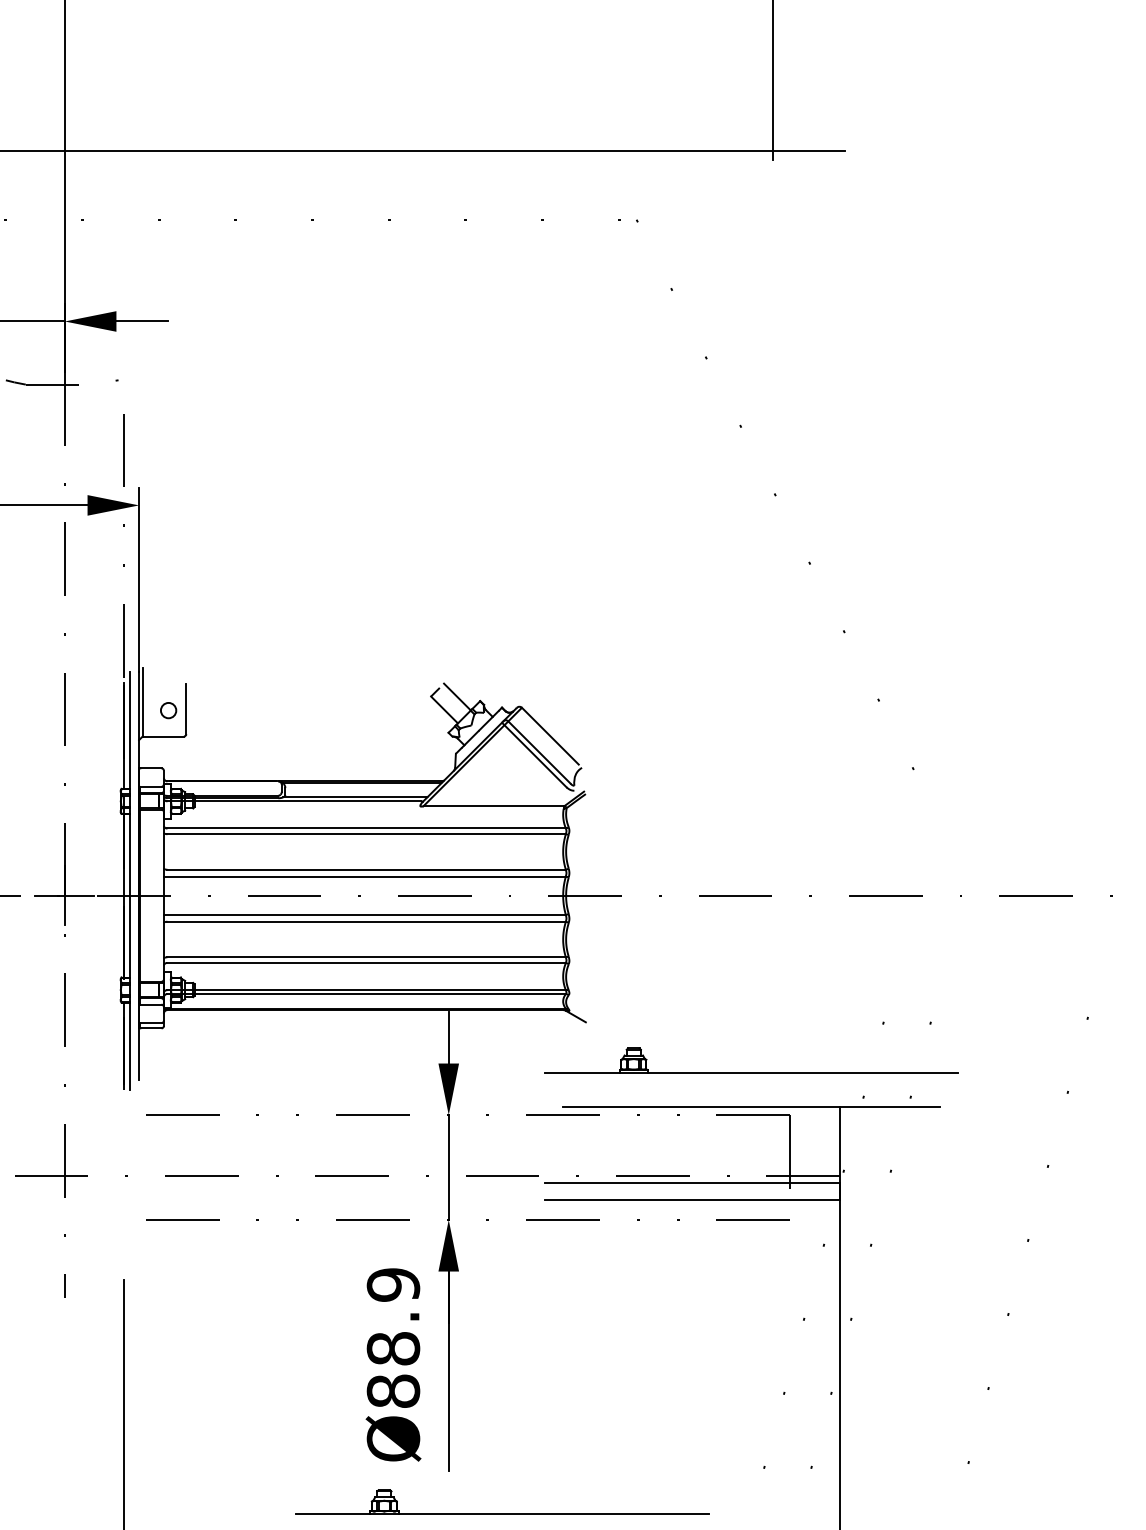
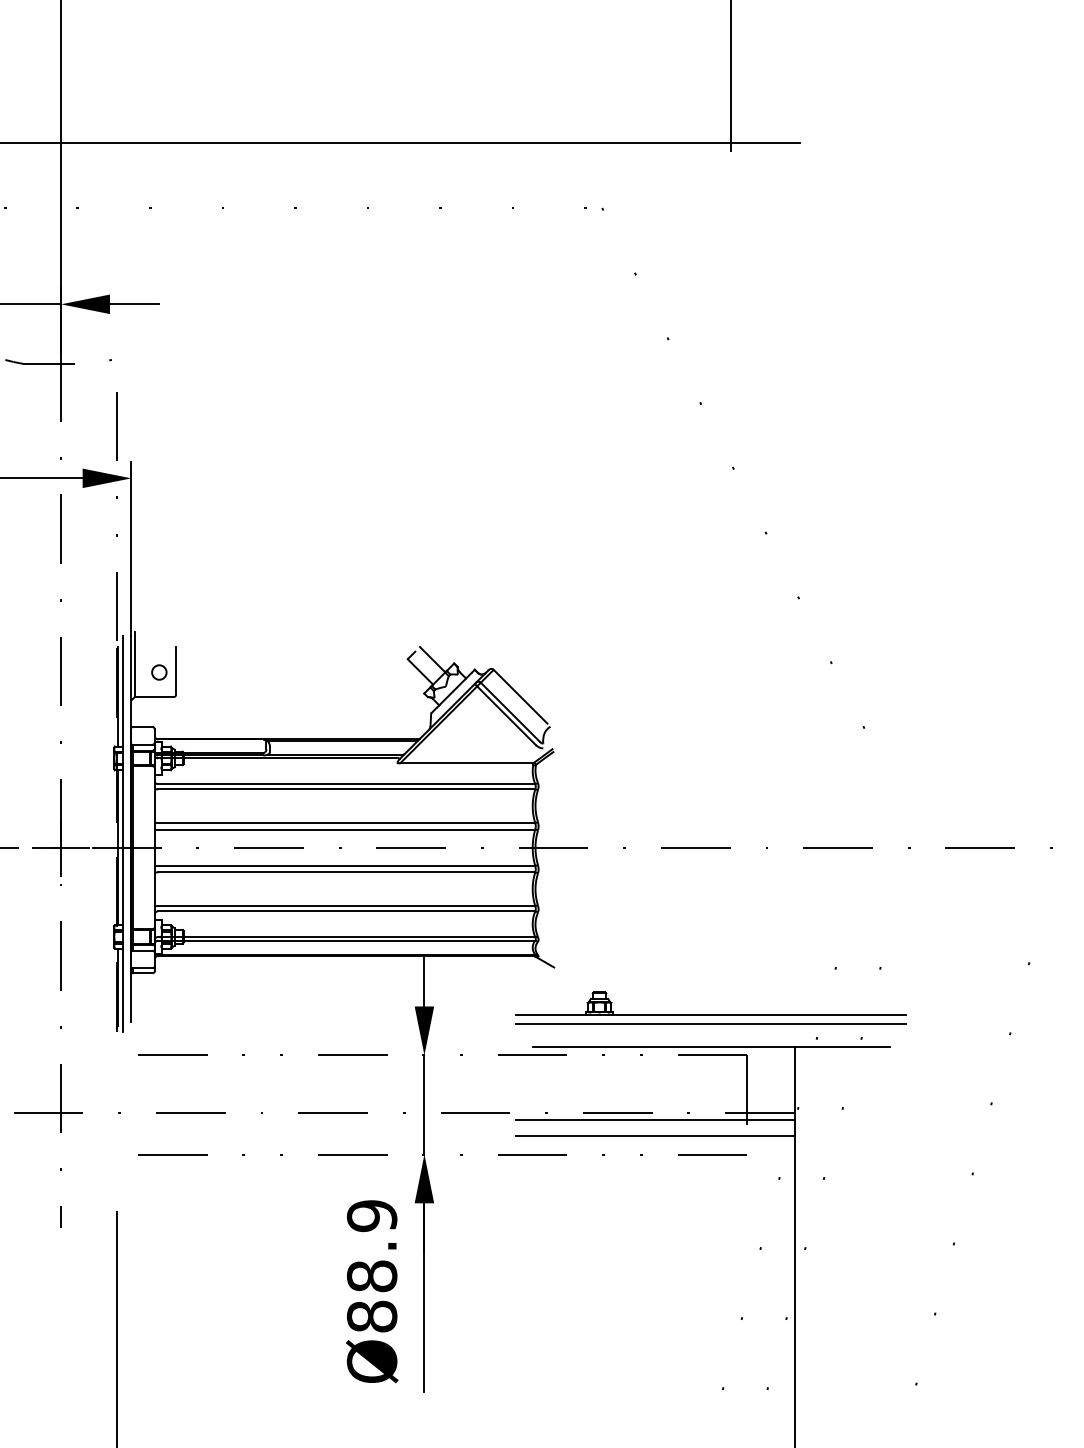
line: (751, 1082) -> (710, 1024), added
part: (501, 1513) -> (474, 1432), removed

